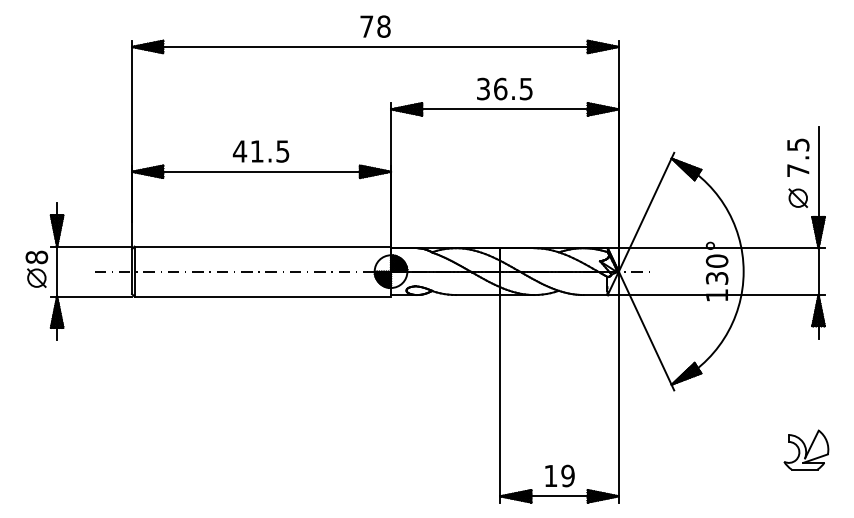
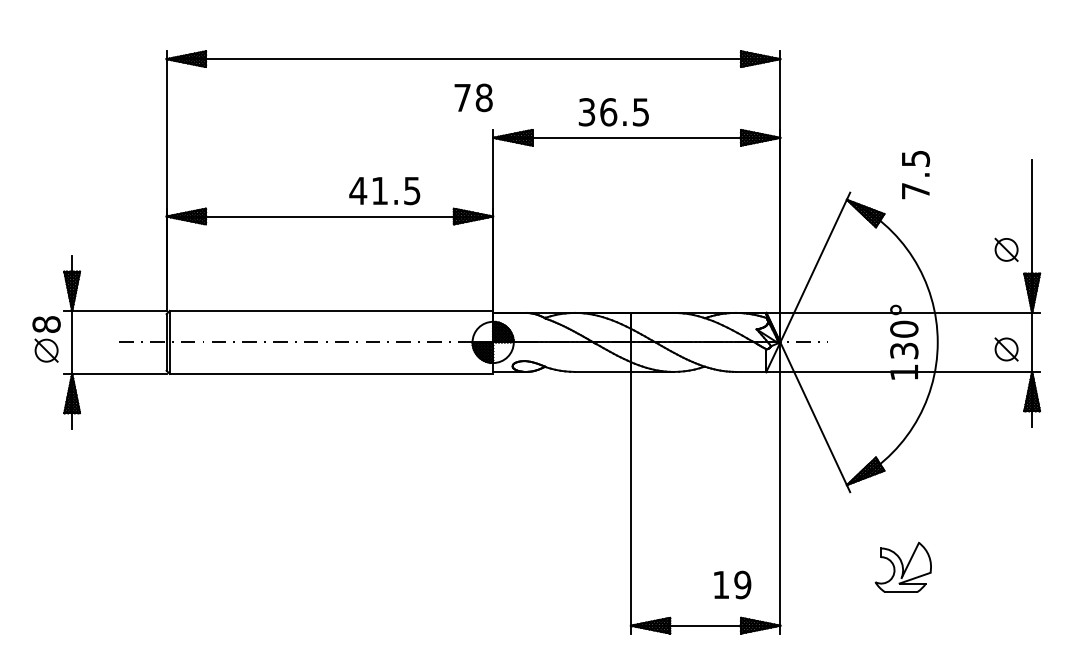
text: (375, 26) -> (473, 97), moved
text: (504, 88) -> (613, 111), moved
text: (260, 151) -> (384, 190), moved
text: (798, 157) -> (916, 174), moved
part: (797, 276) -> (1005, 348), added
part: (806, 449) -> (903, 566), moved
text: (559, 475) -> (732, 584), moved

